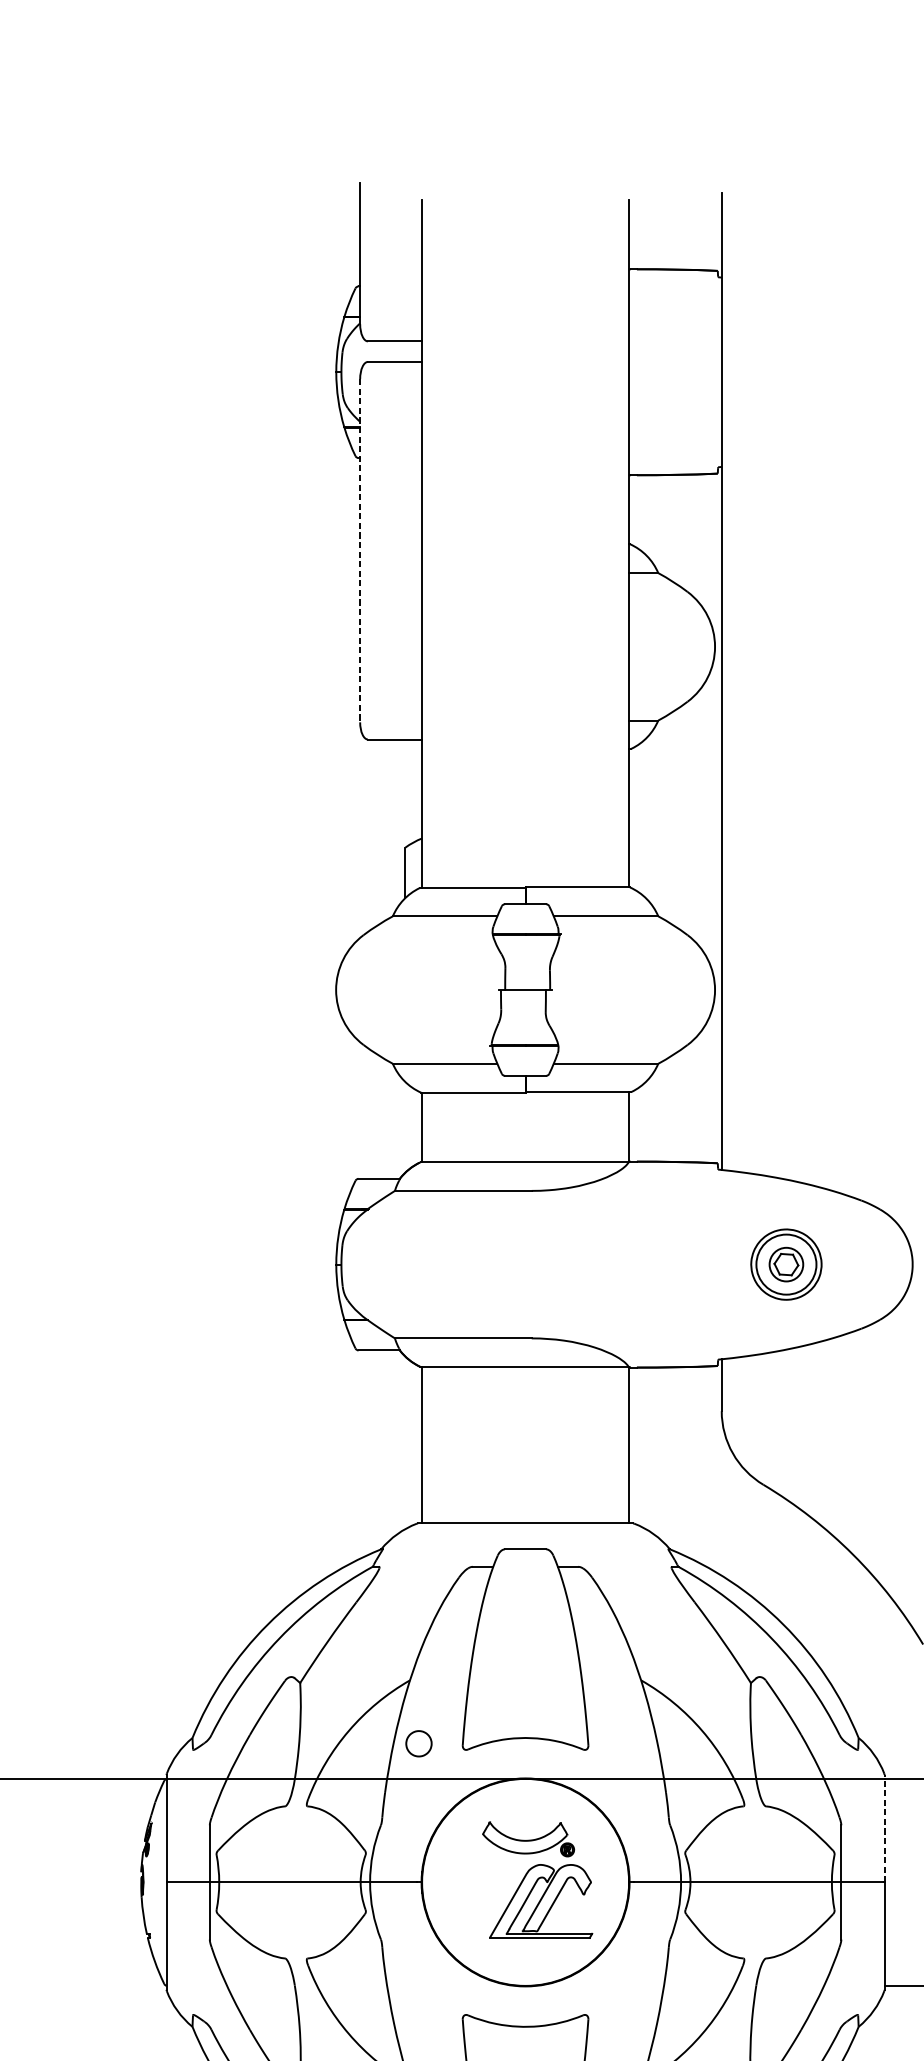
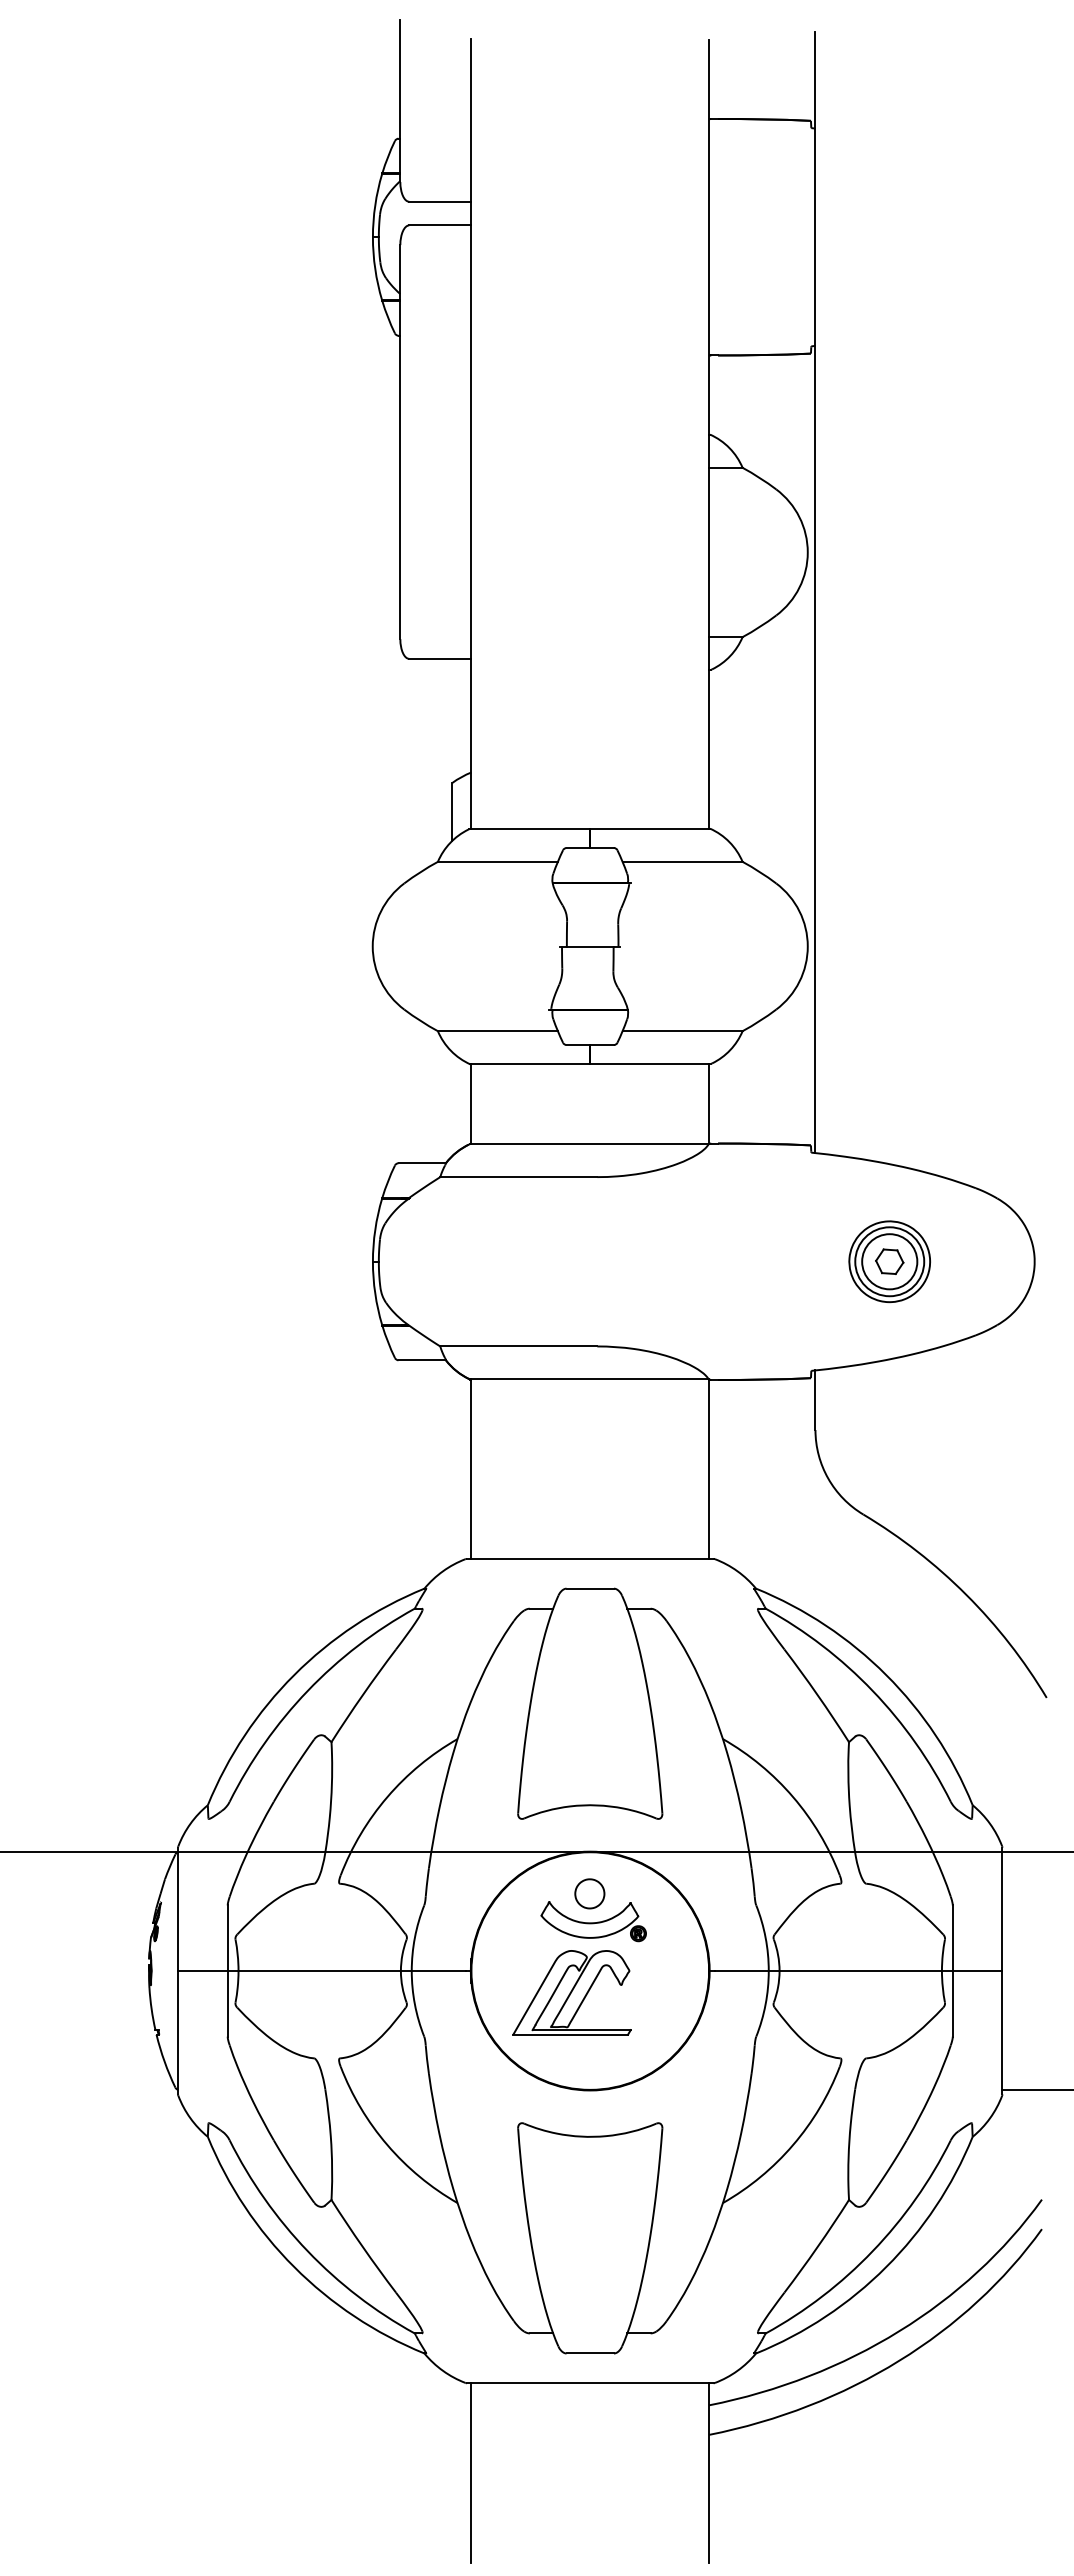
line: (360, 551) -> (400, 442), dashed -> solid
circle: (786, 1264) -> (889, 1261), size x1.43
part: (418, 1743) -> (589, 1893), moved
line: (884, 1828) -> (1002, 1909), dashed -> solid
part: (540, 1901) -> (571, 1992), moved

